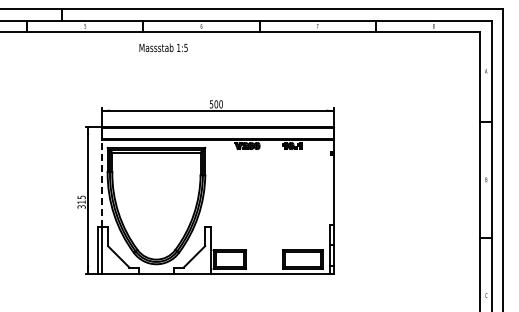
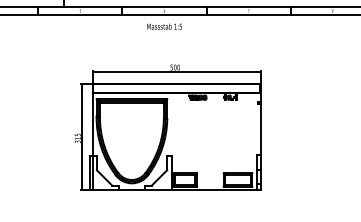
text: (163, 47) -> (164, 26), moved
line: (102, 183) -> (92, 124), dashed -> solid

